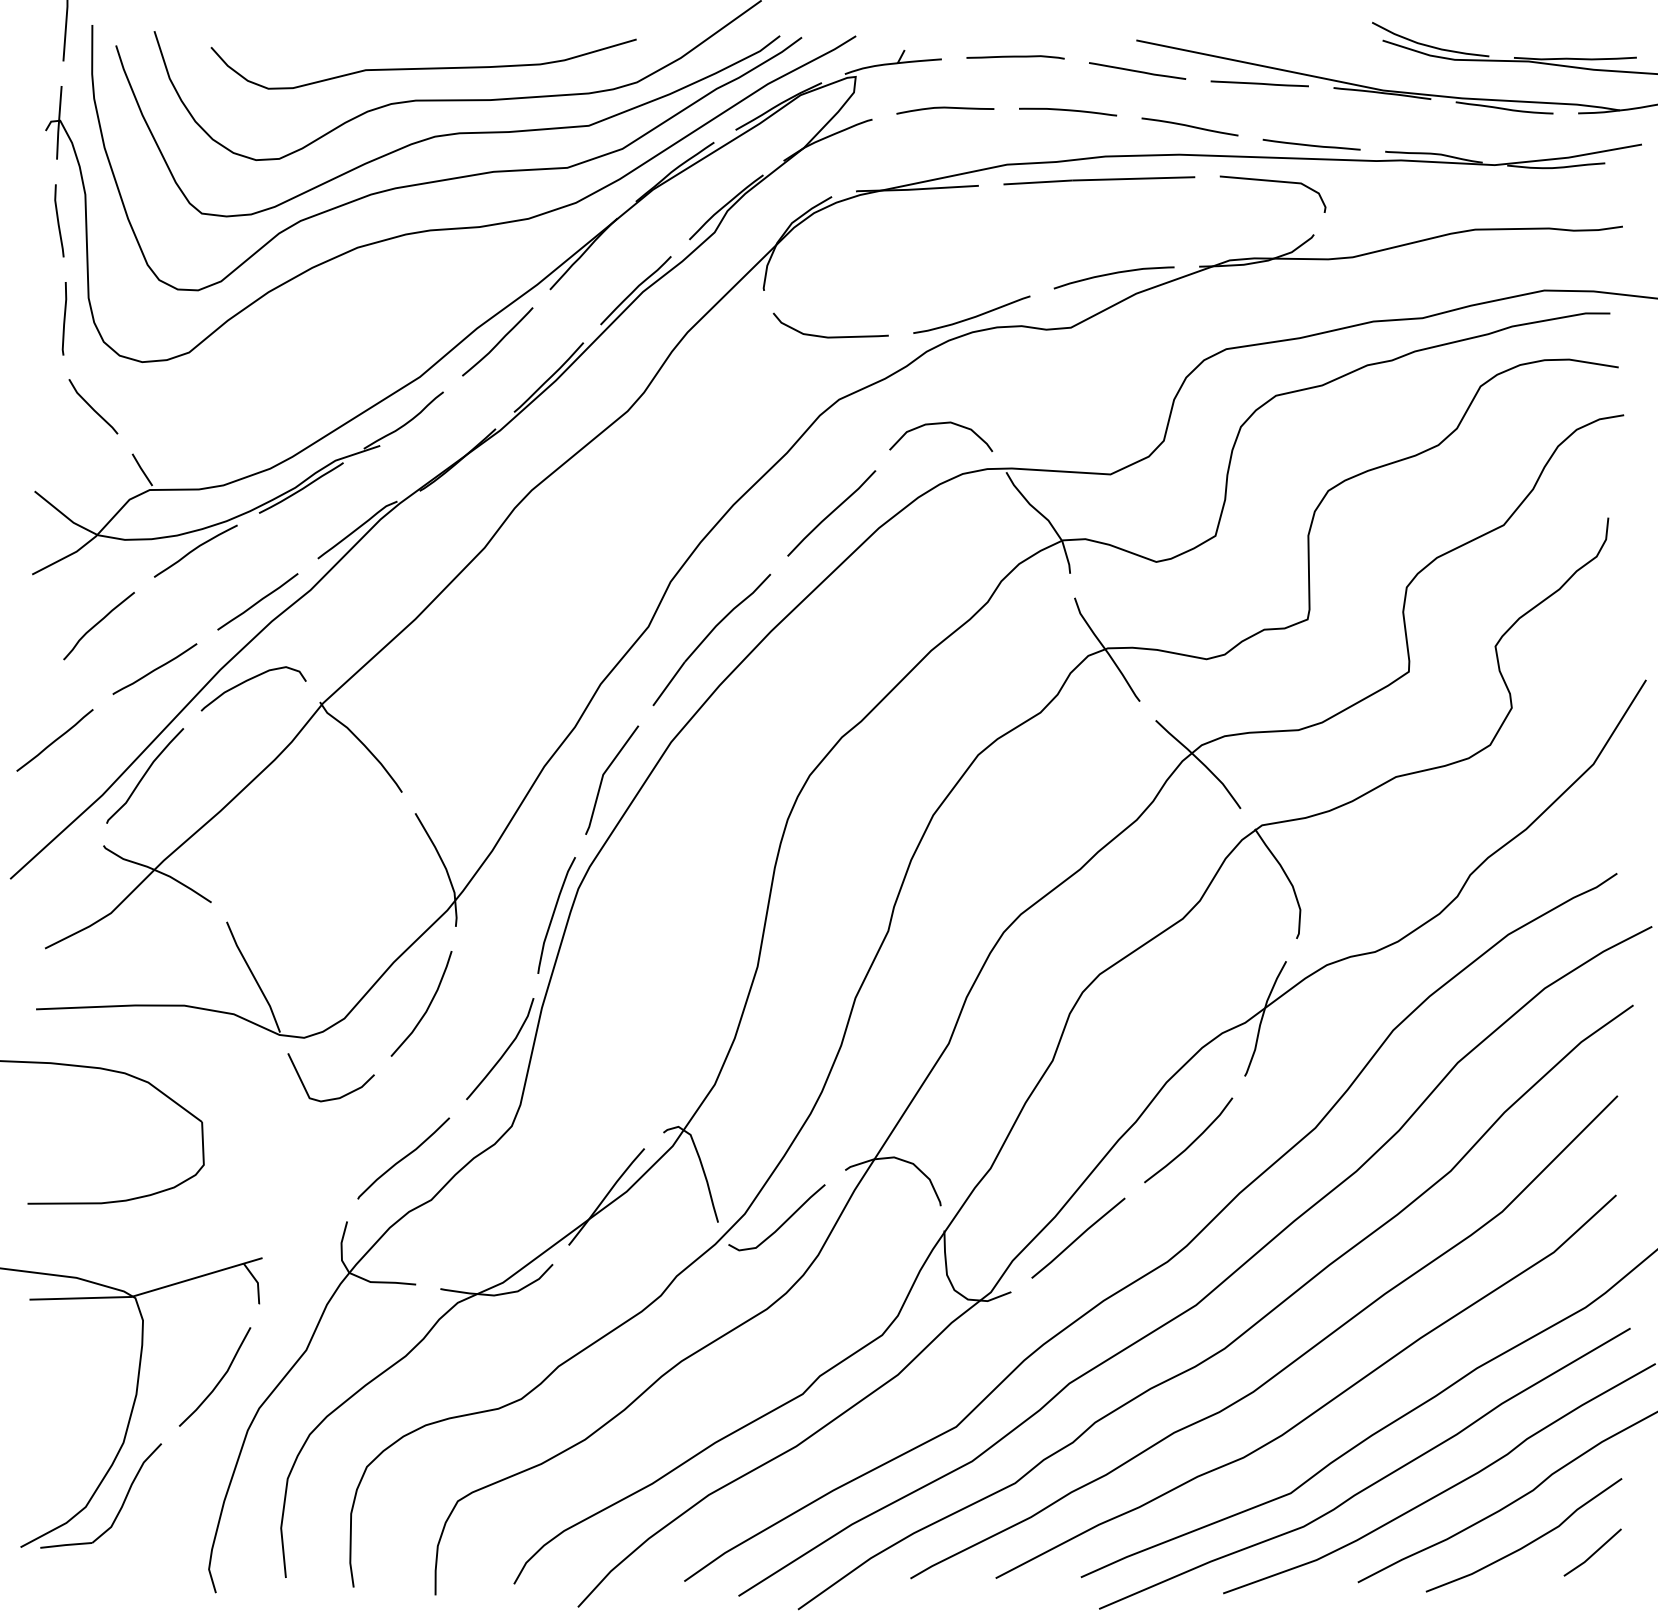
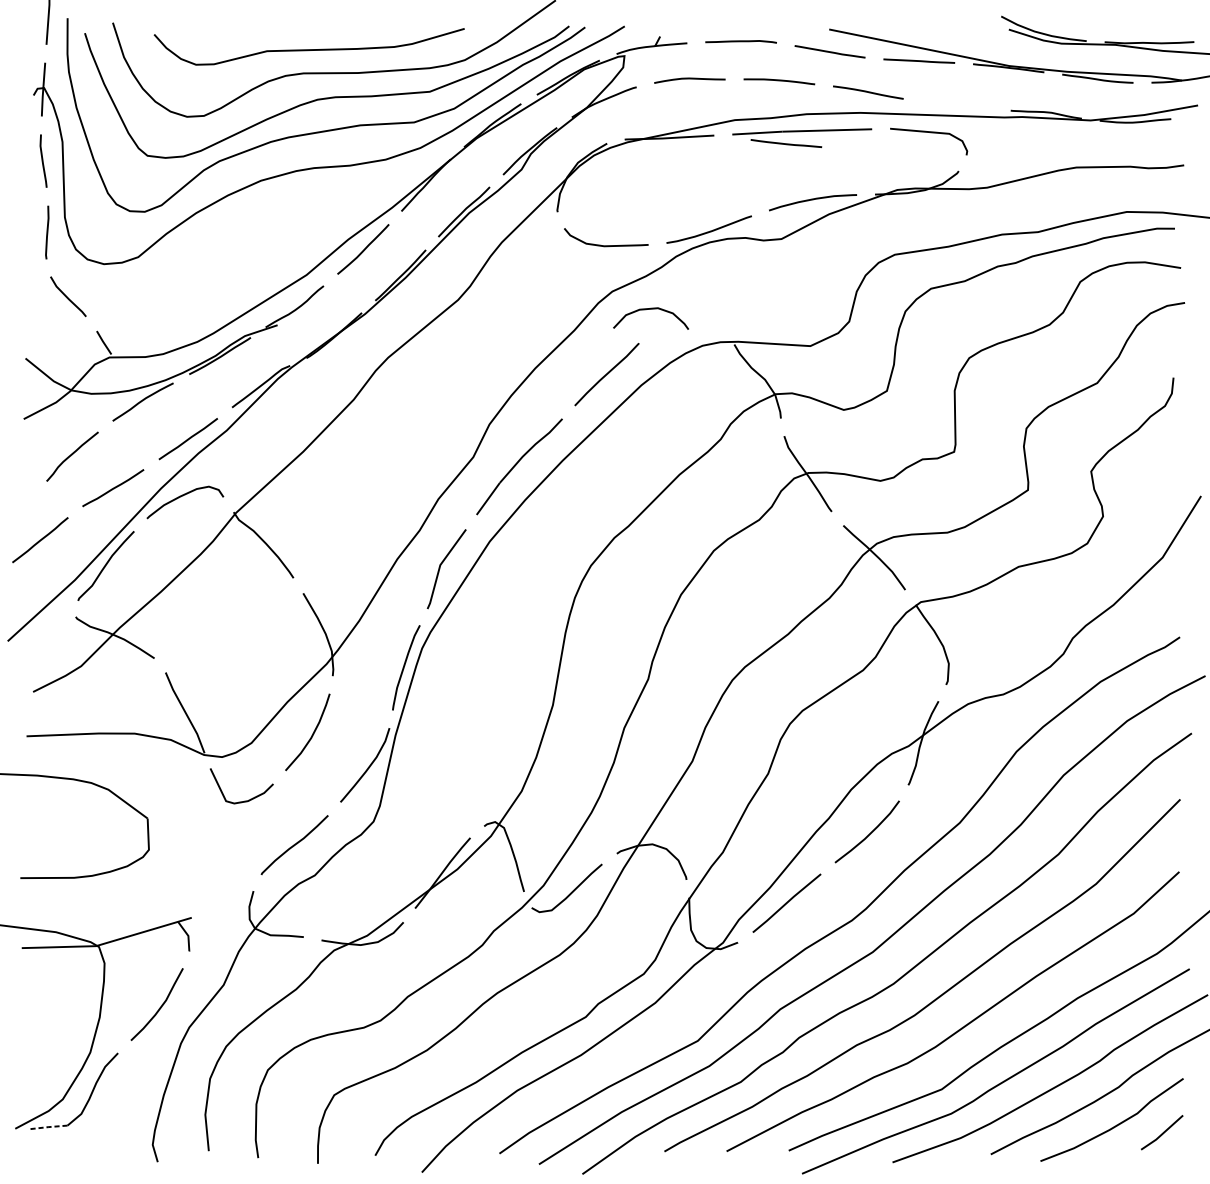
curve: (1311, 144) -> (786, 143), moved
curve: (941, 424) -> (651, 309), moved
line: (65, 1545) -> (48, 1127), solid -> dashed

